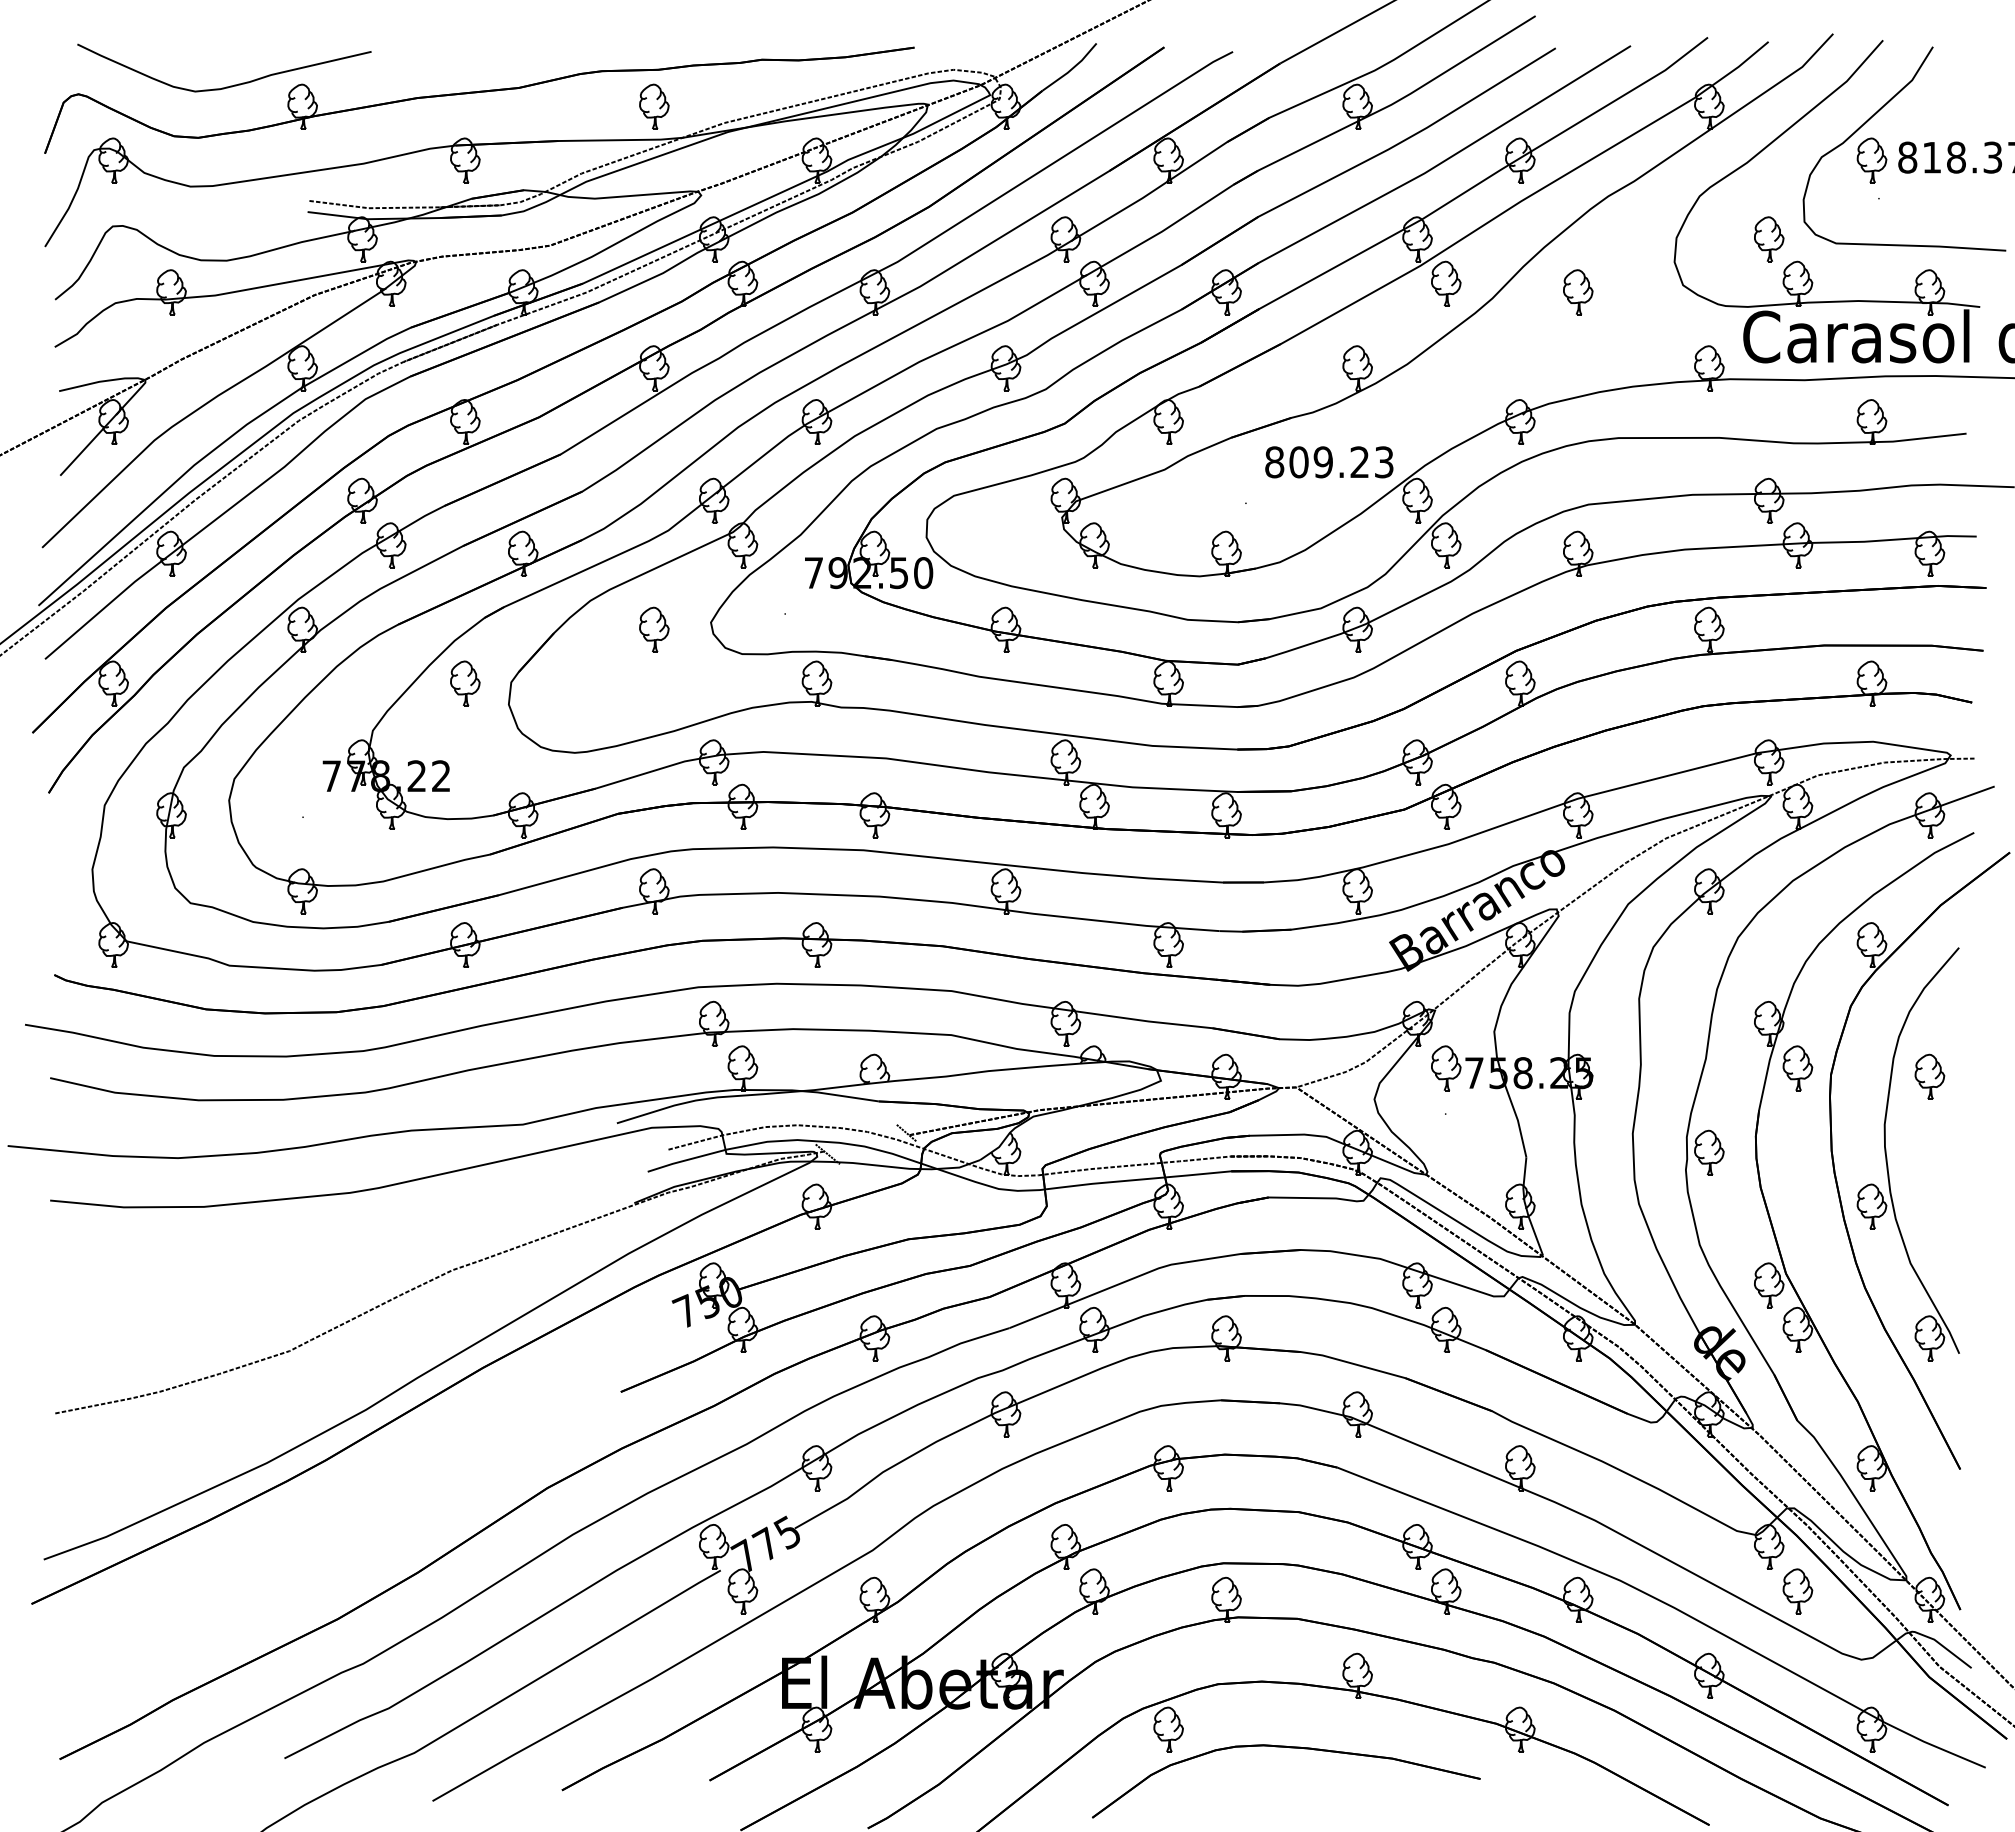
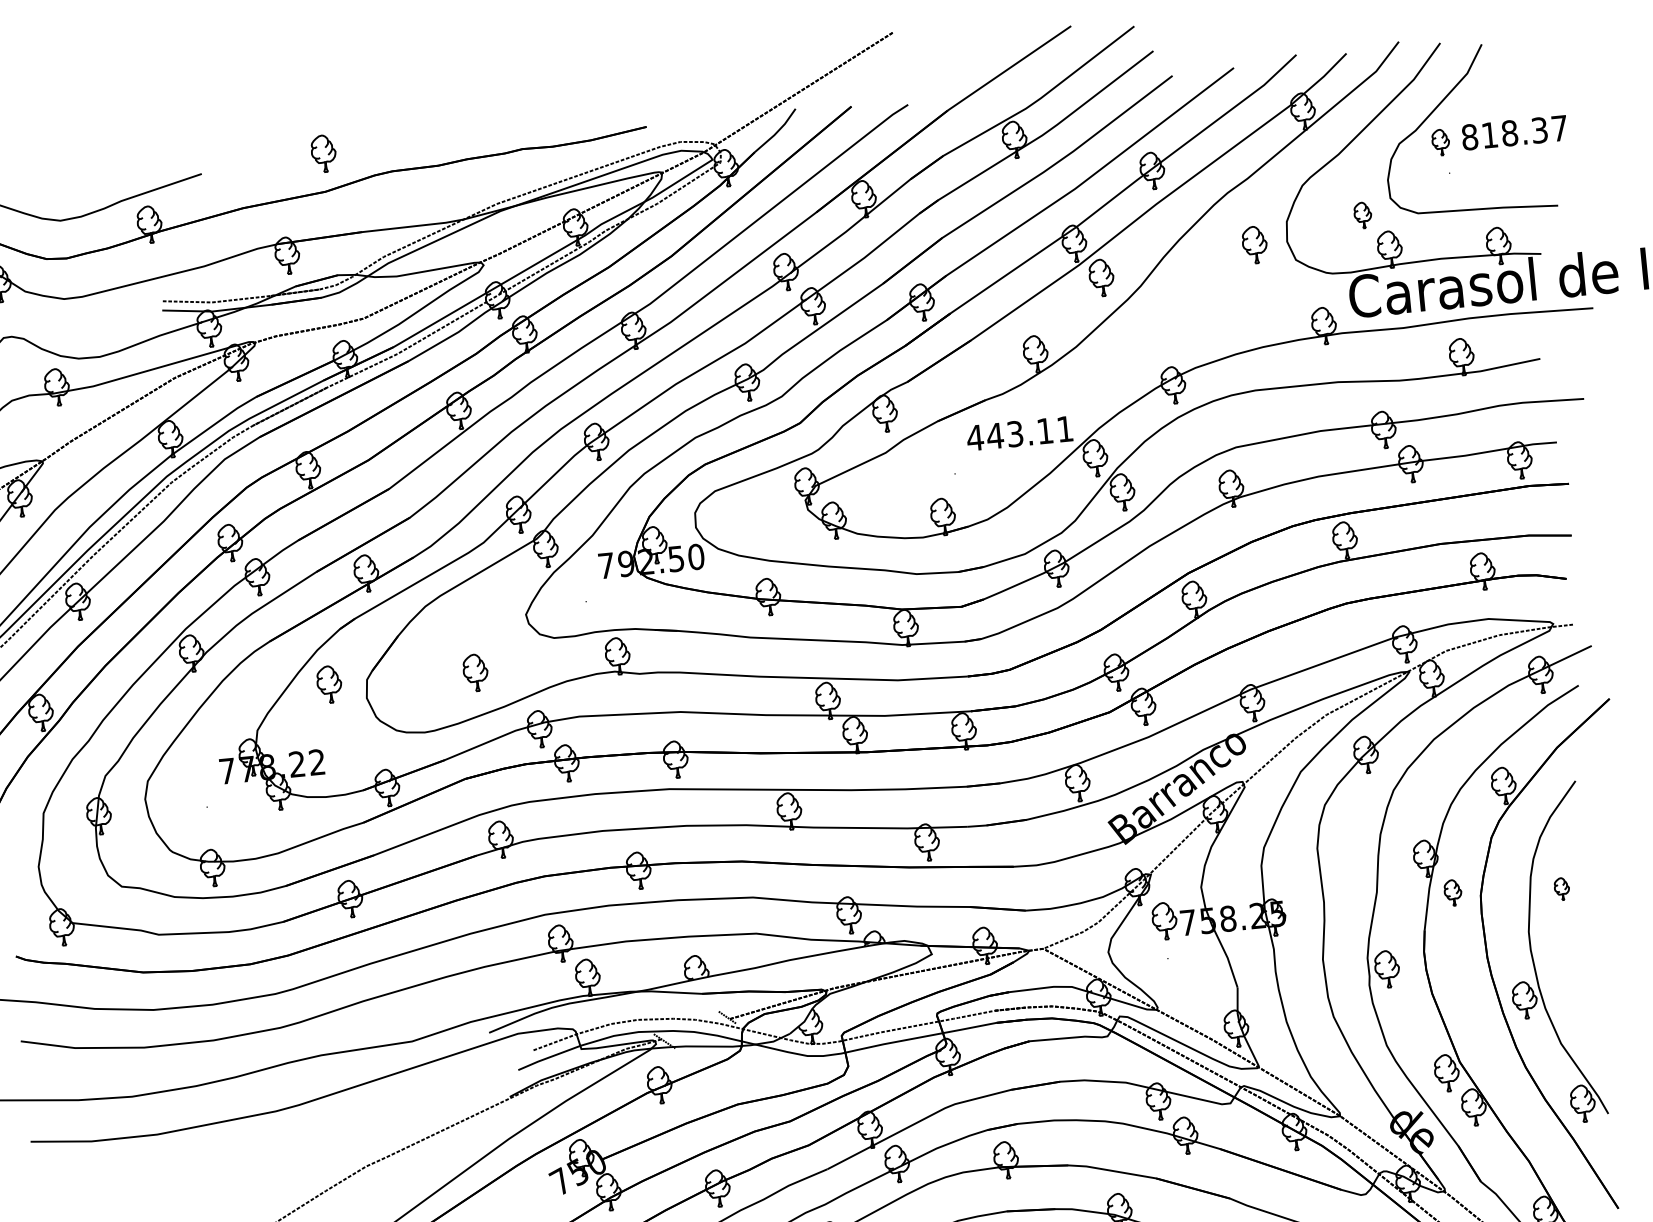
part: (654, 106) -> (323, 153), moved
part: (1871, 160) -> (1440, 142), size x0.7
part: (1769, 239) -> (1363, 215), size x0.7
part: (1578, 292) -> (1255, 245), moved
text: (1328, 462) -> (1019, 433), 809.23 -> 443.11
part: (654, 629) -> (475, 672), moved
part: (1797, 1068) -> (1452, 892), size x0.7
part: (1929, 1076) -> (1561, 888), size x0.6

